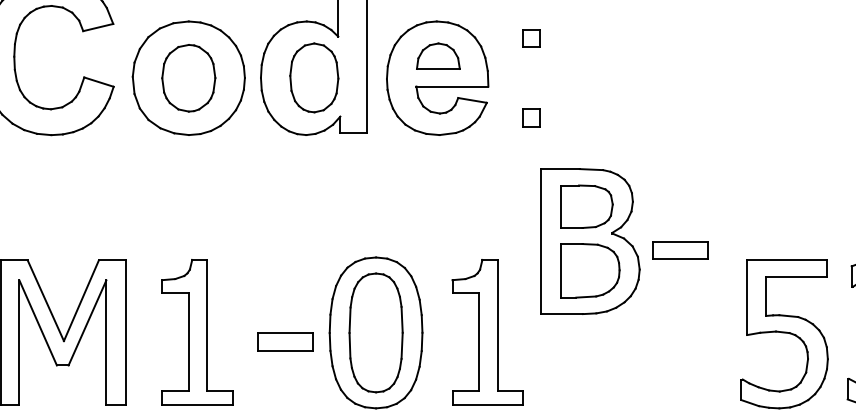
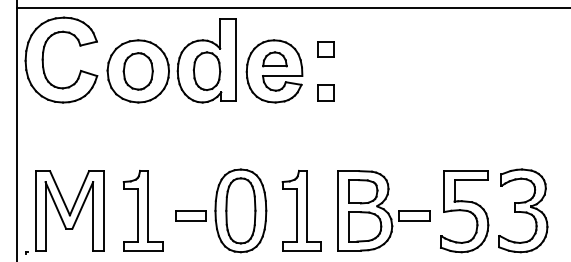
part: (530, 38) -> (325, 49), size x1.67
part: (530, 116) -> (325, 92), size x1.67
part: (623, 240) -> (383, 210), moved

